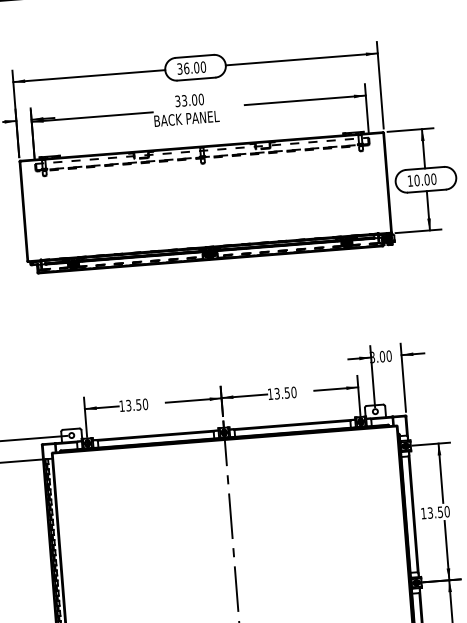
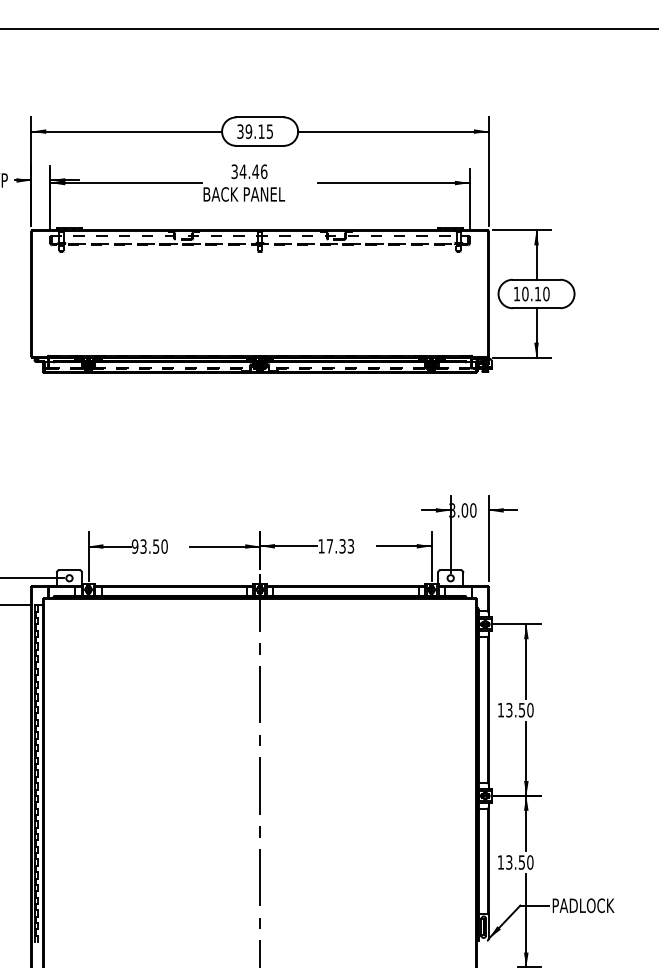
text: (195, 67) -> (259, 131), 36.00 -> 39.15
text: (192, 99) -> (253, 171), 33.00 -> 34.46
text: (426, 179) -> (537, 293), 10.00 -> 10.10
text: (285, 393) -> (340, 546), 13.50 -> 17.33
text: (121, 406) -> (134, 546), 13.50 -> 93.50

